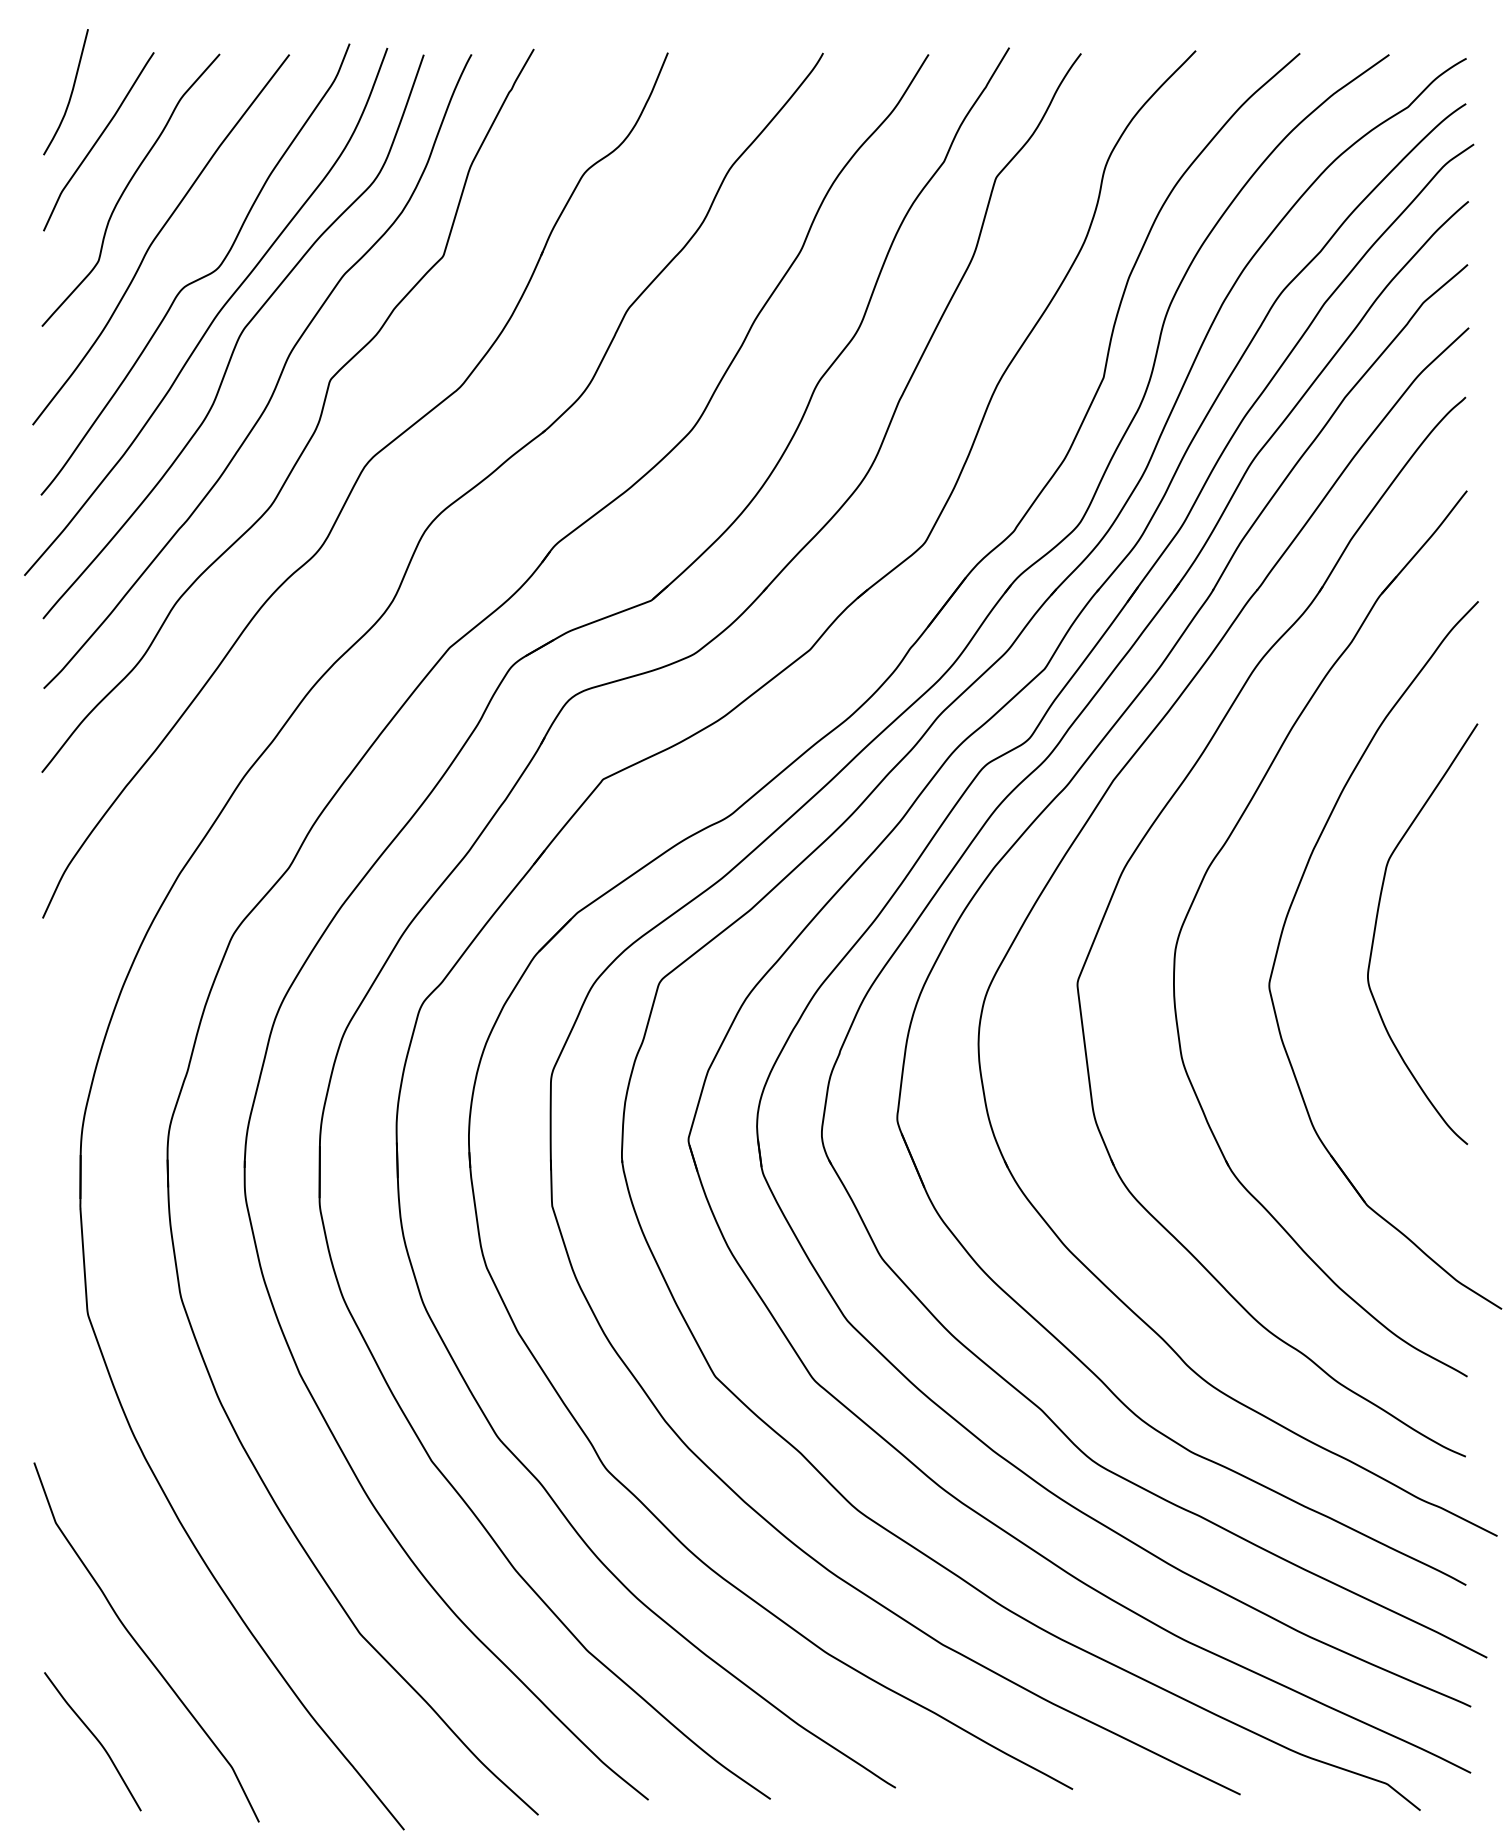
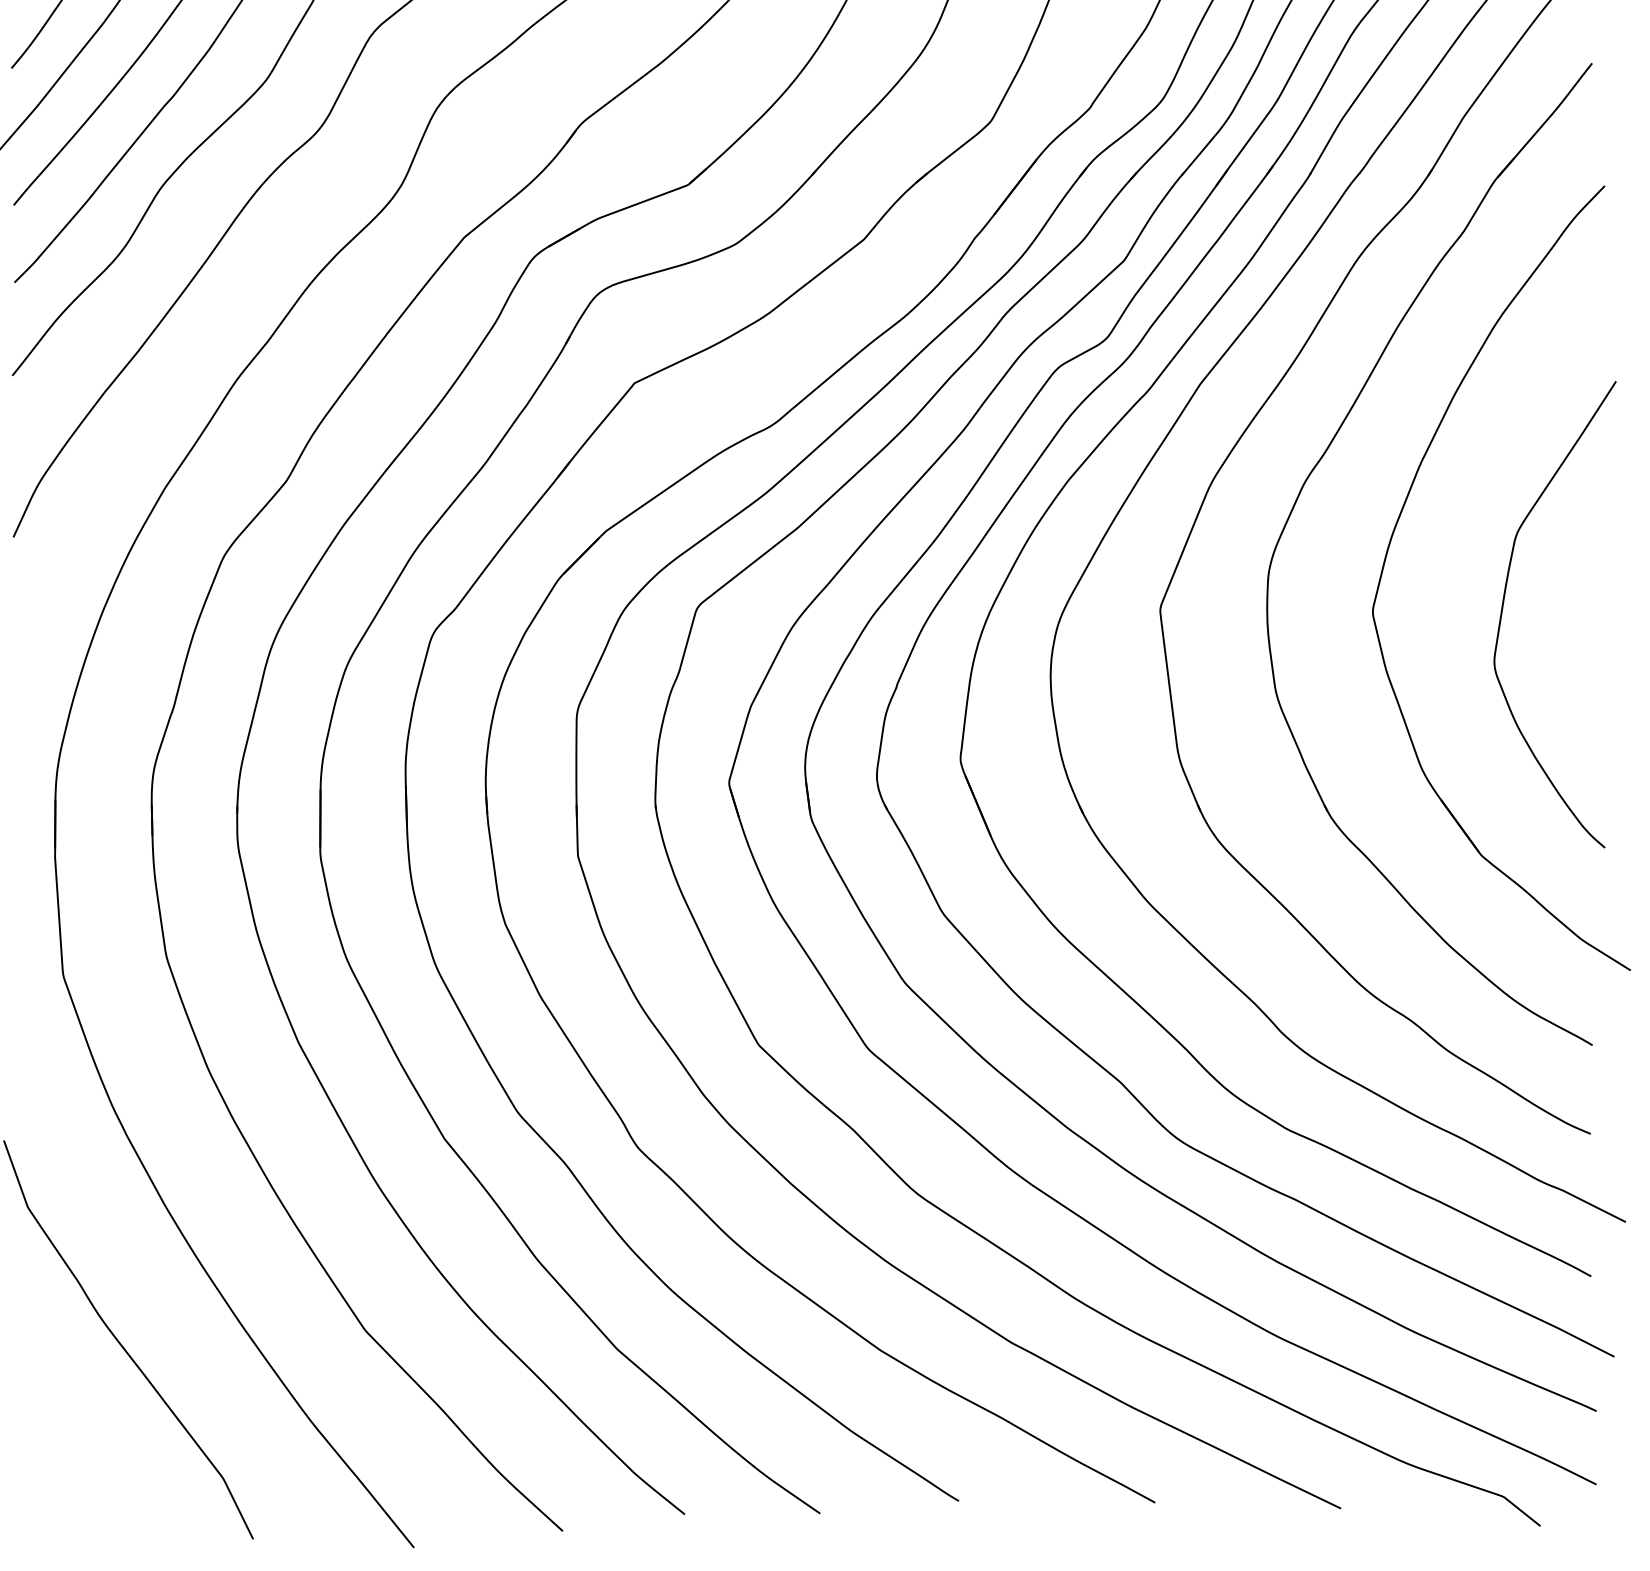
curve: (1376, 927) -> (1503, 607), moved
curve: (96, 1740) -> (72, 1448), removed

